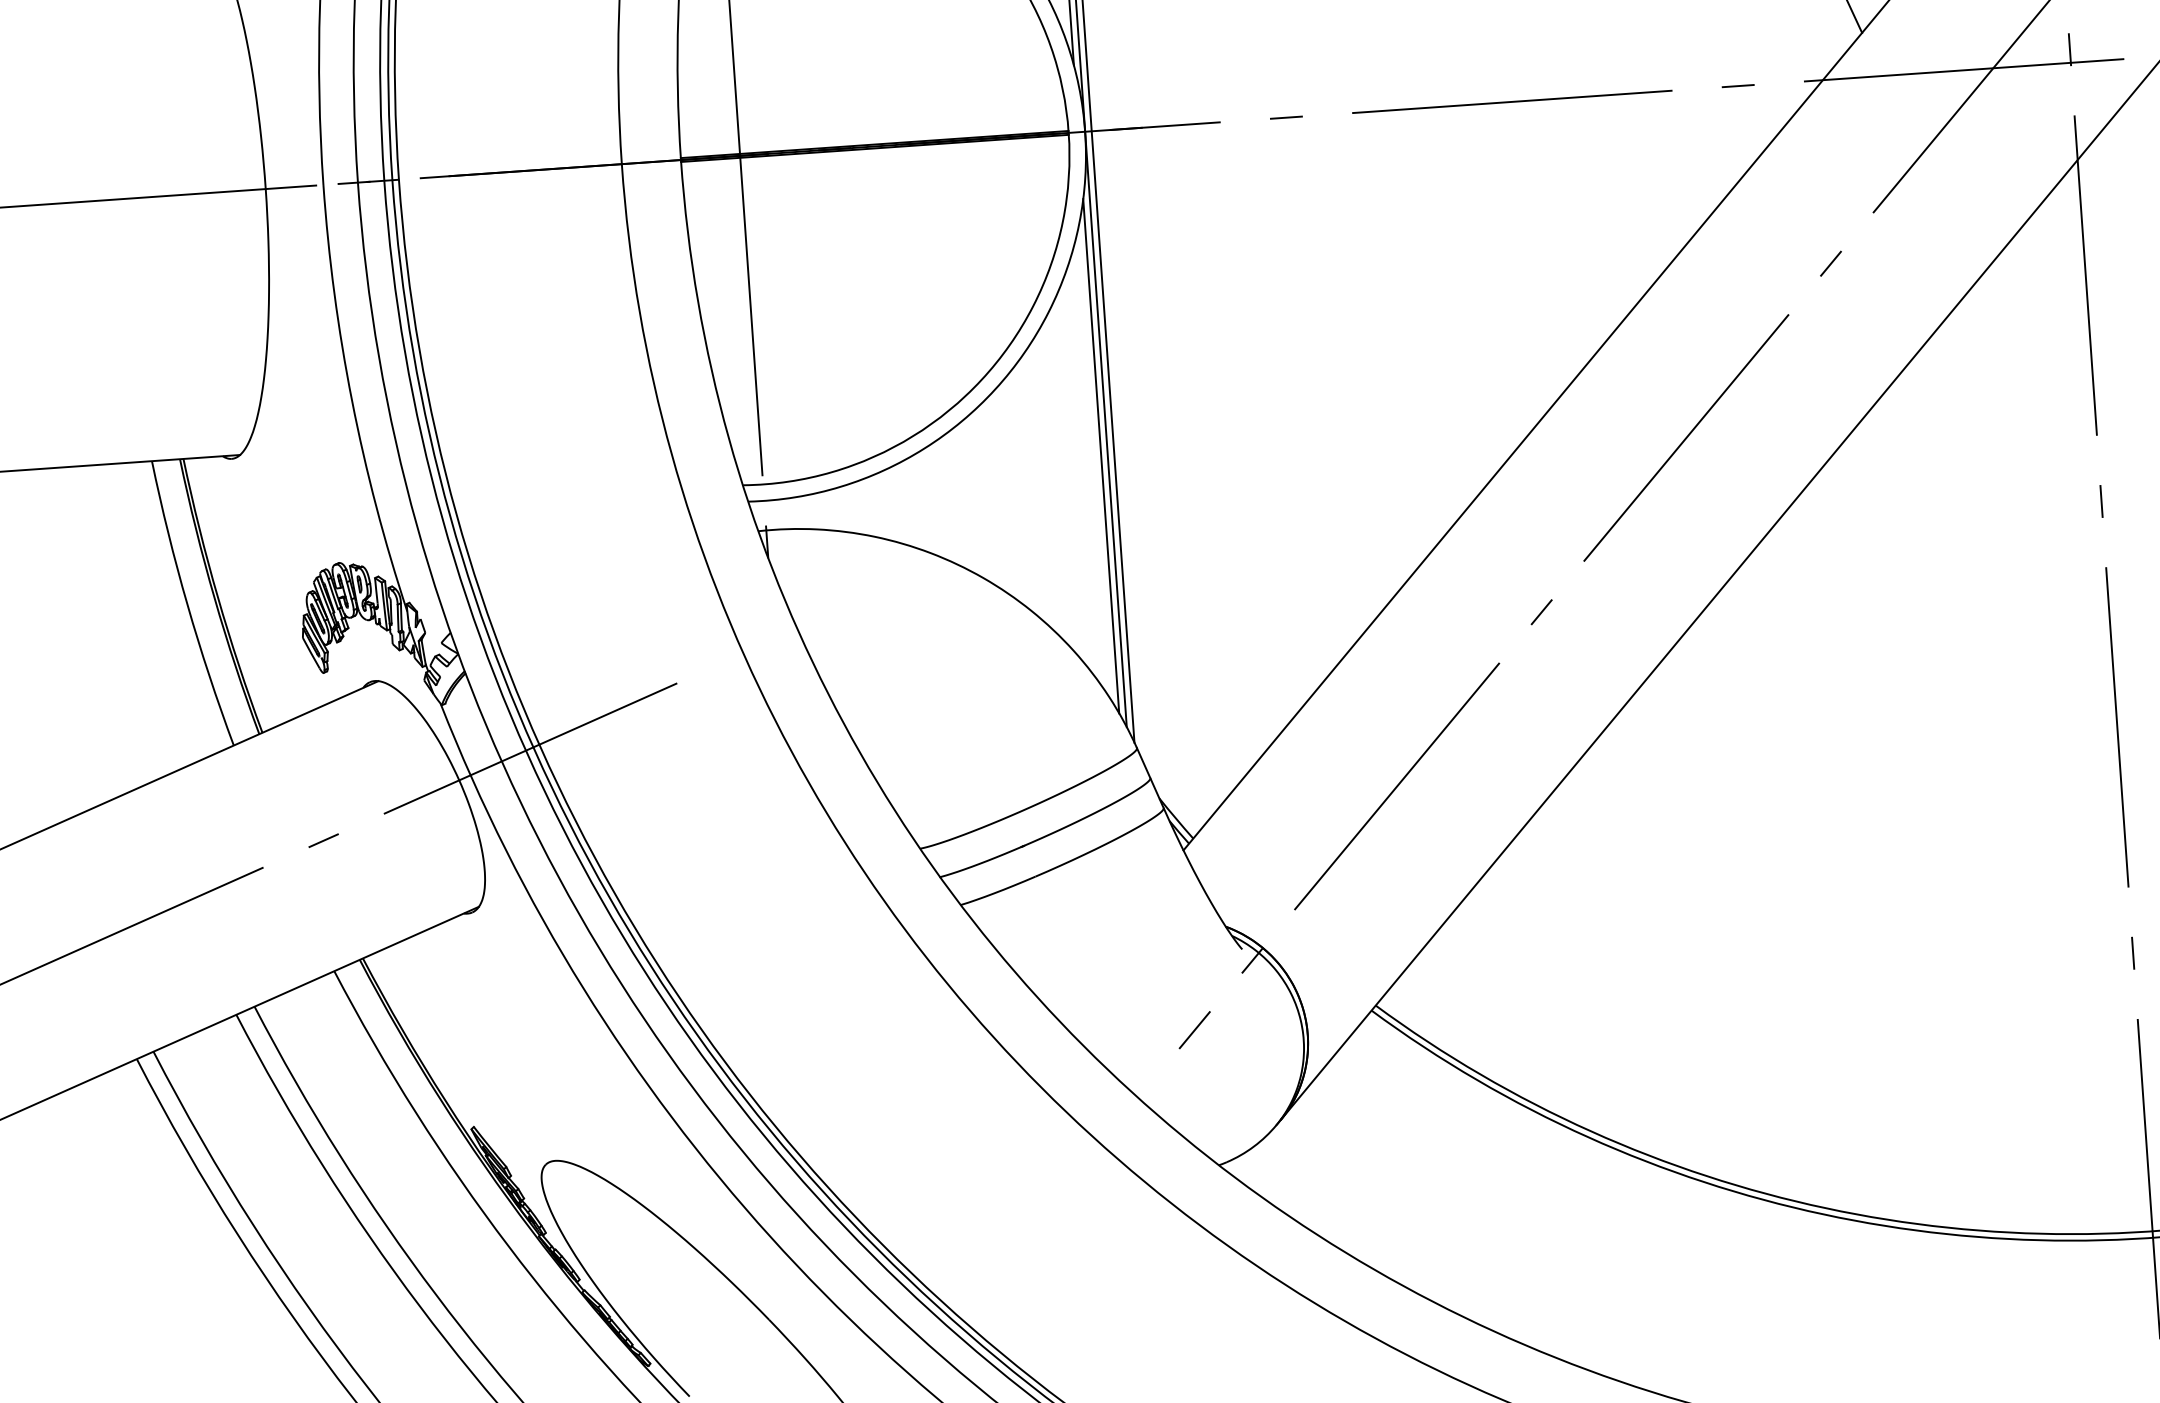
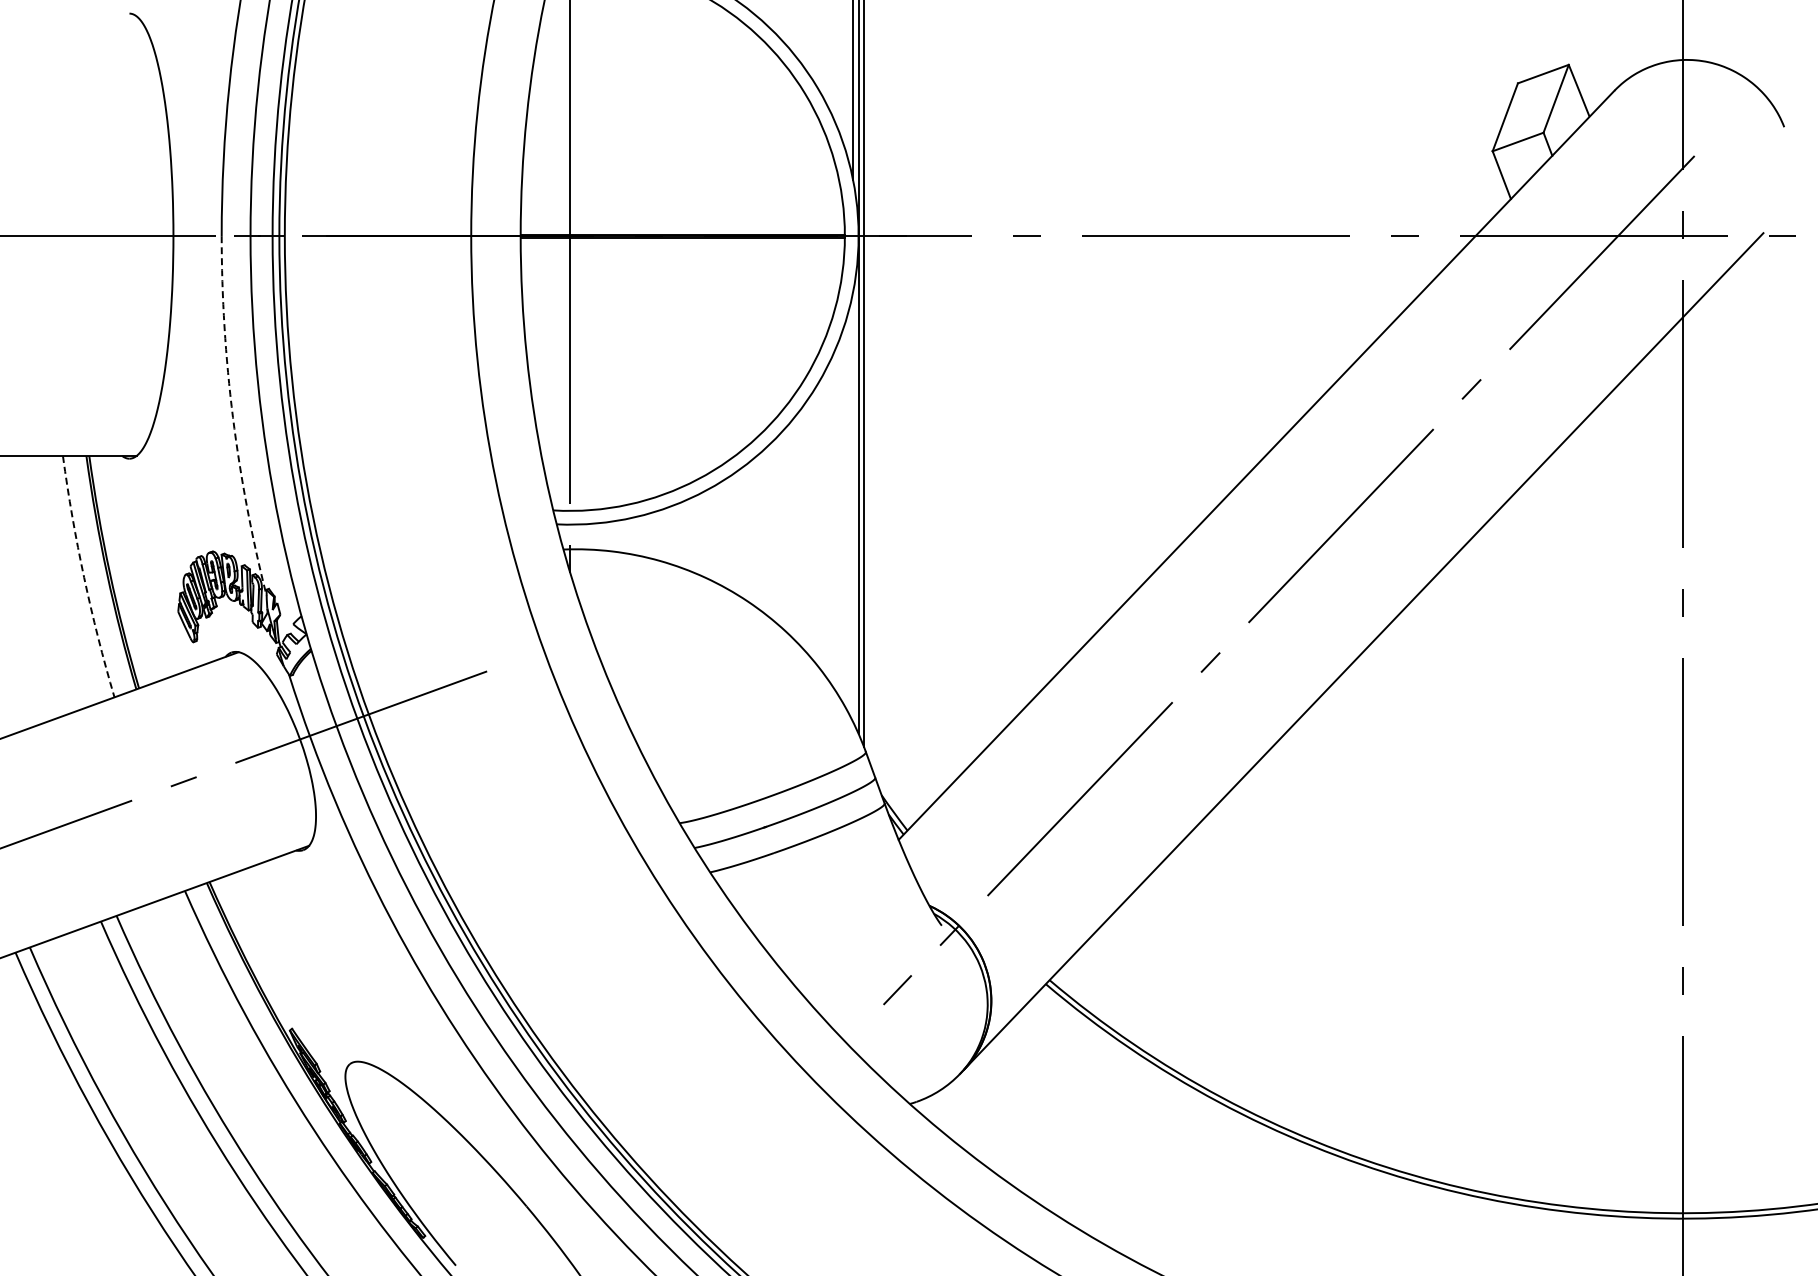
arc: (351, 400) -> (232, 417), solid -> dashed
line: (1101, 456) -> (853, 507), removed
arc: (187, 604) -> (84, 577), solid -> dashed

